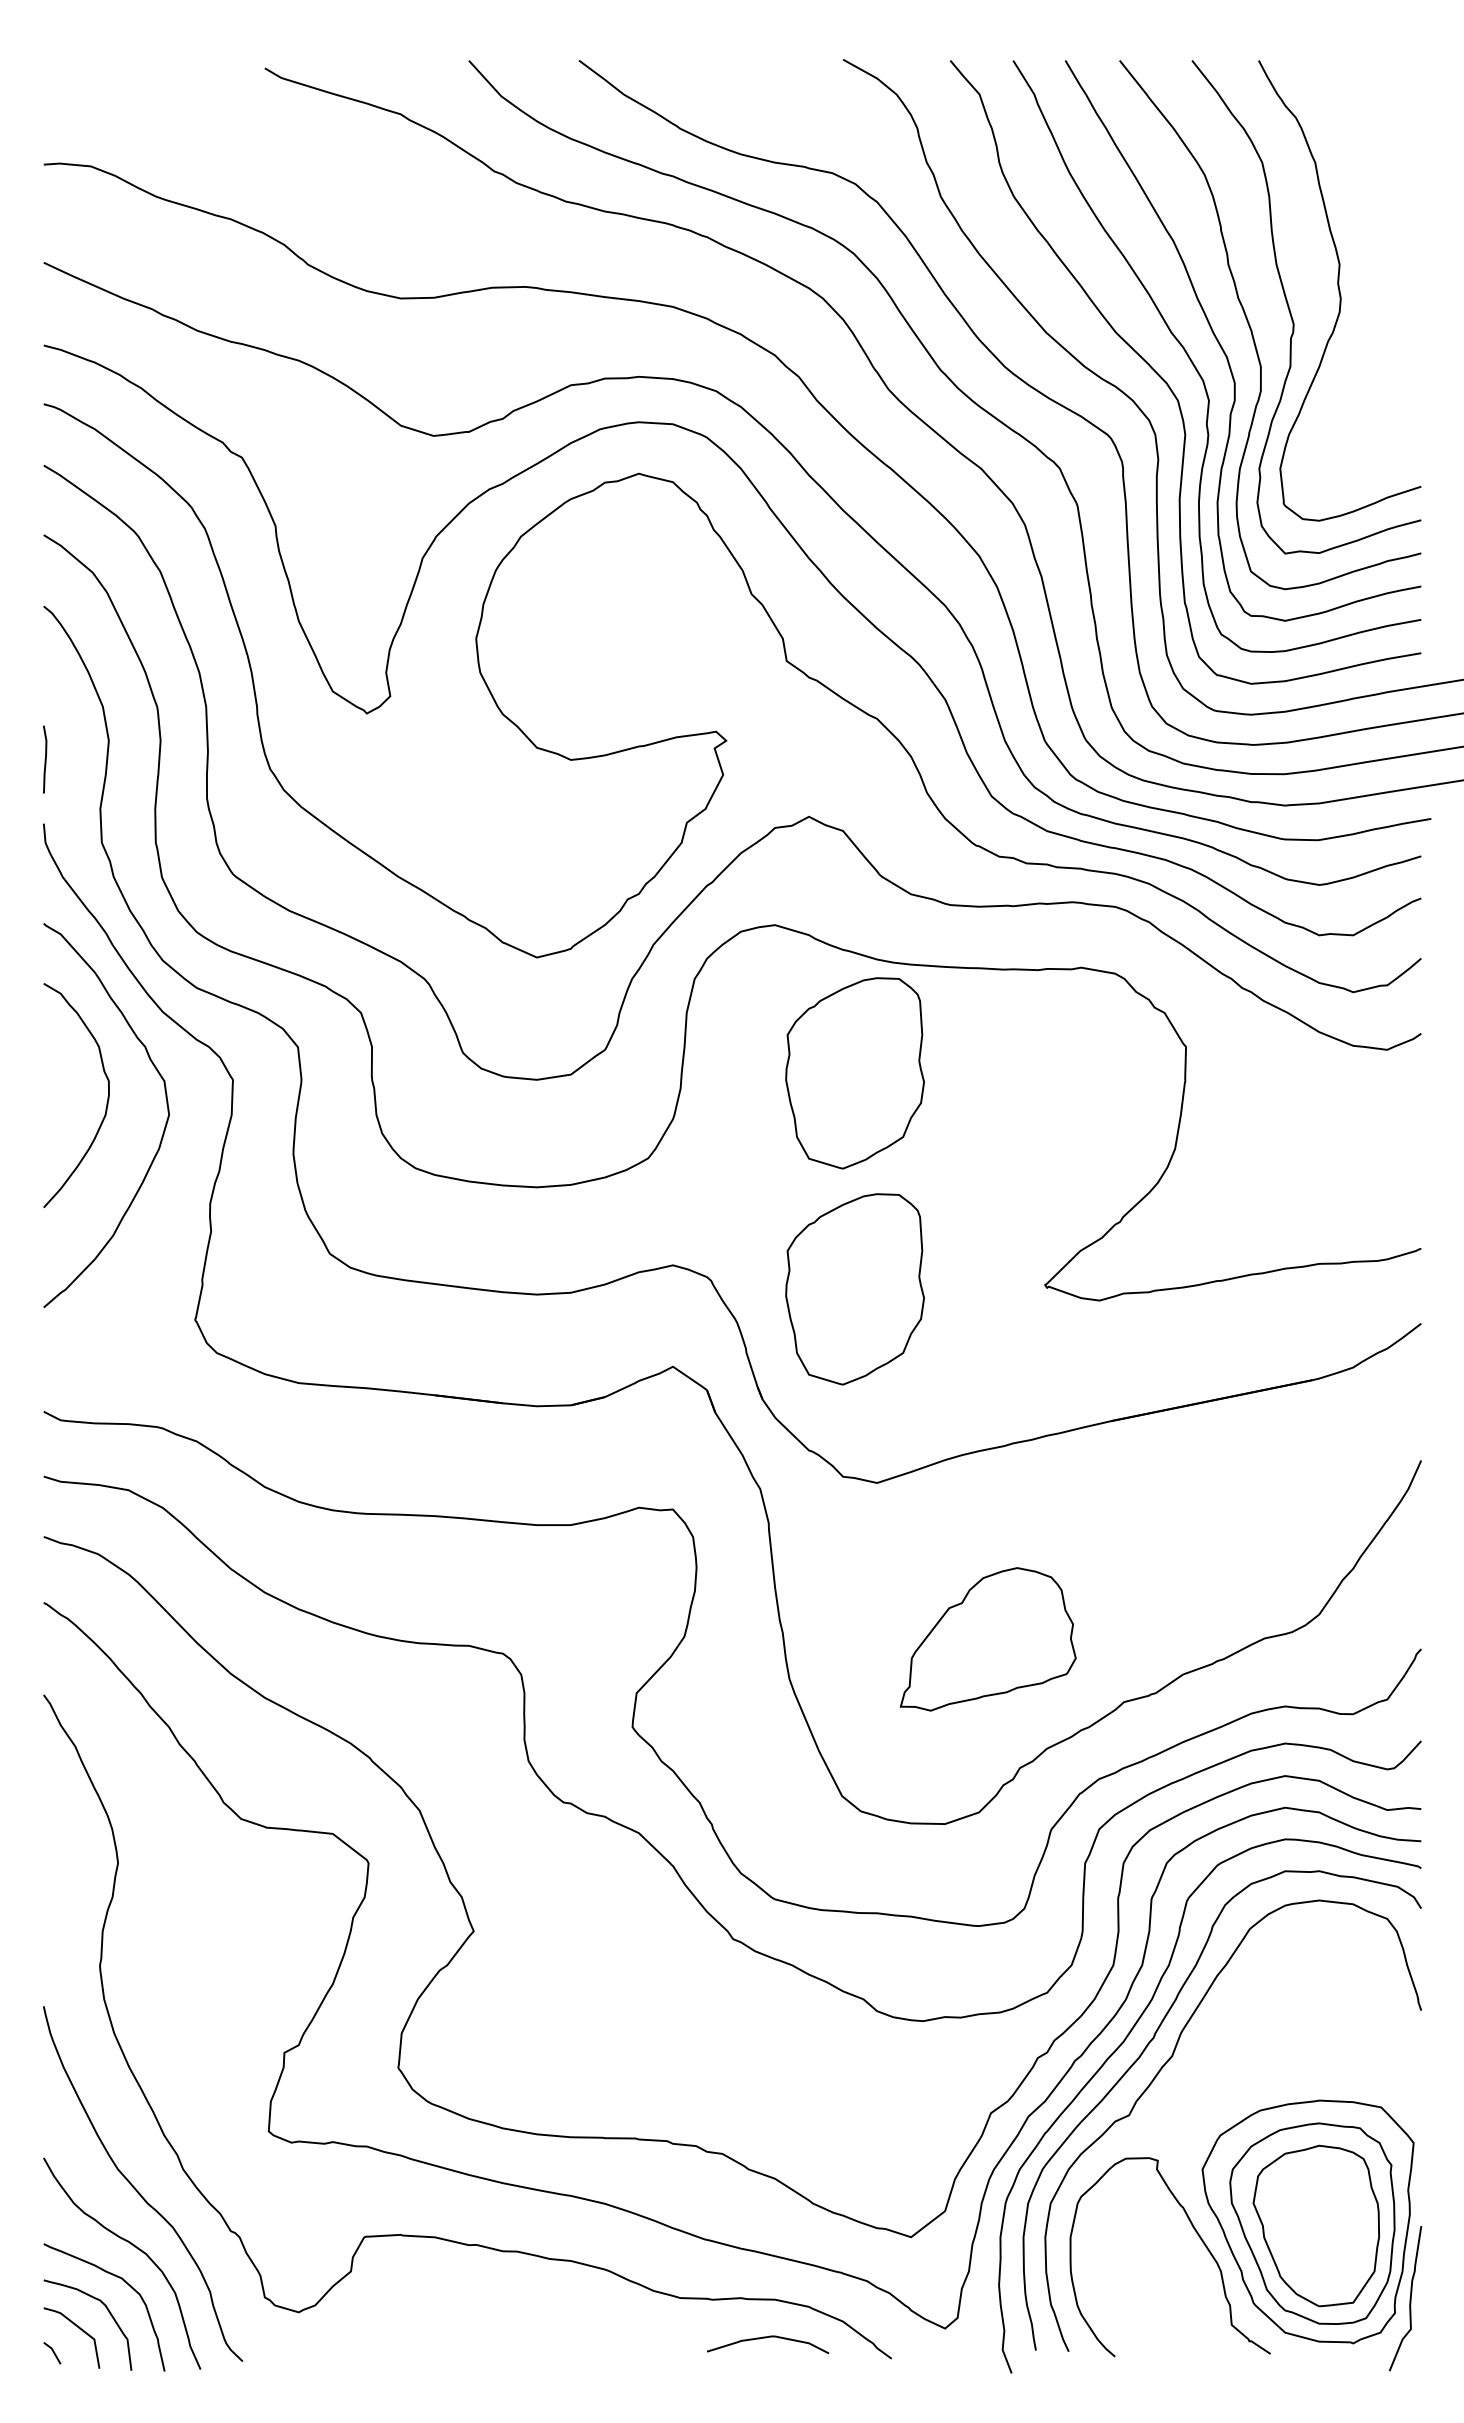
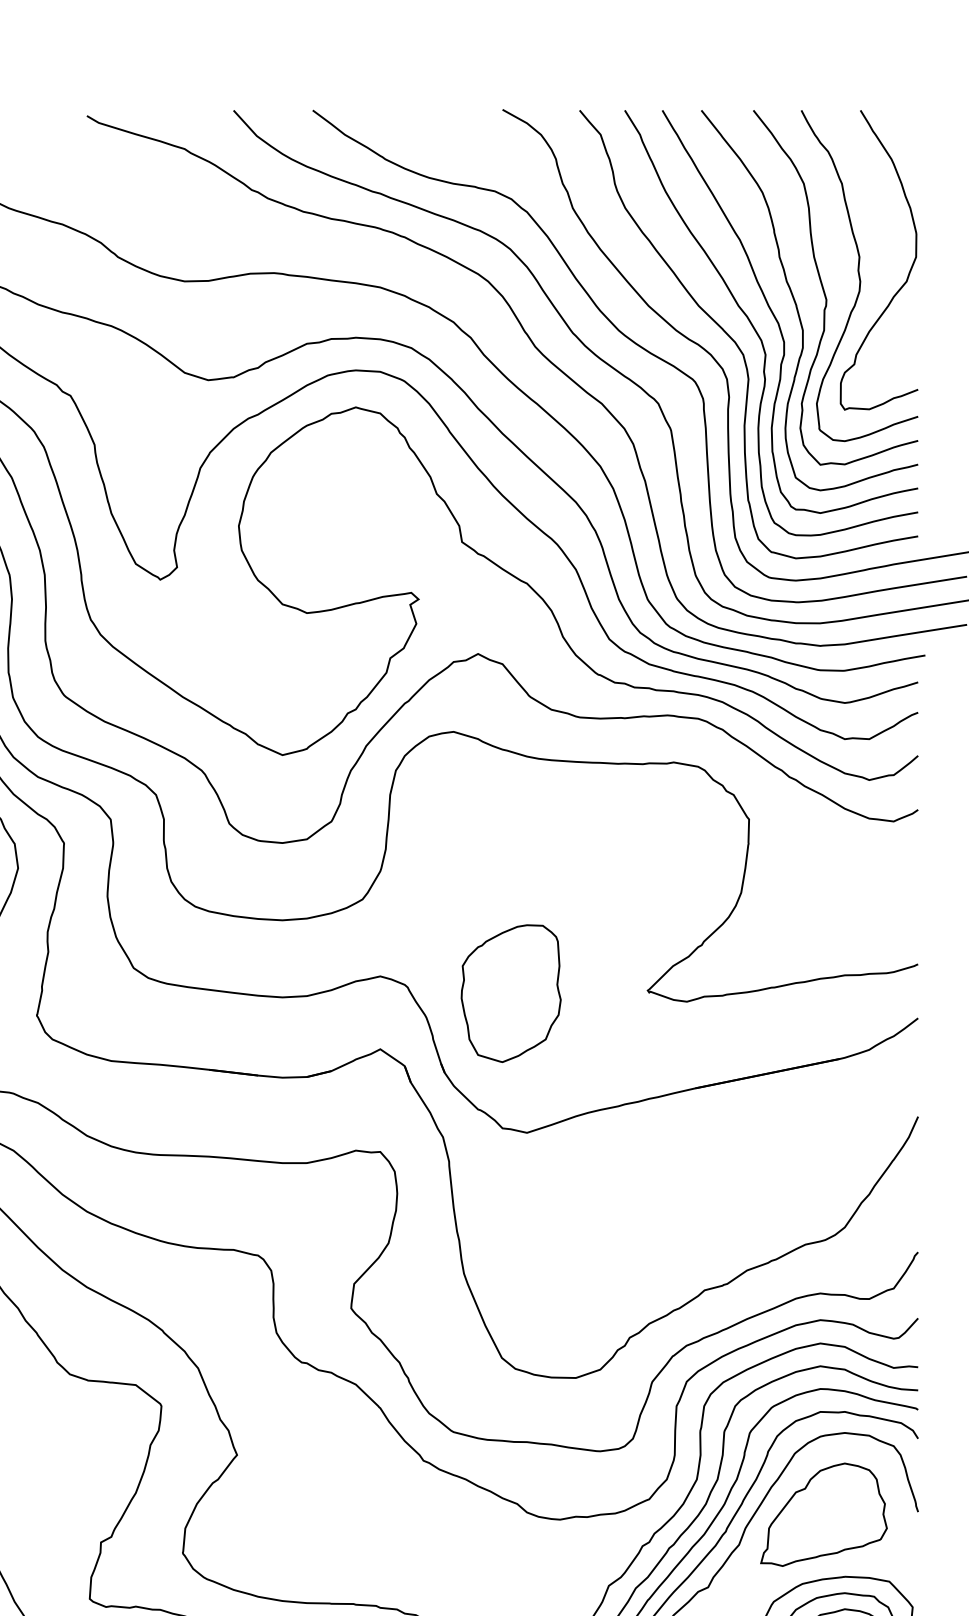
curve: (1408, 285) -> (909, 272), added
part: (854, 1073) -> (510, 838), removed
part: (987, 1639) -> (823, 1514), moved

